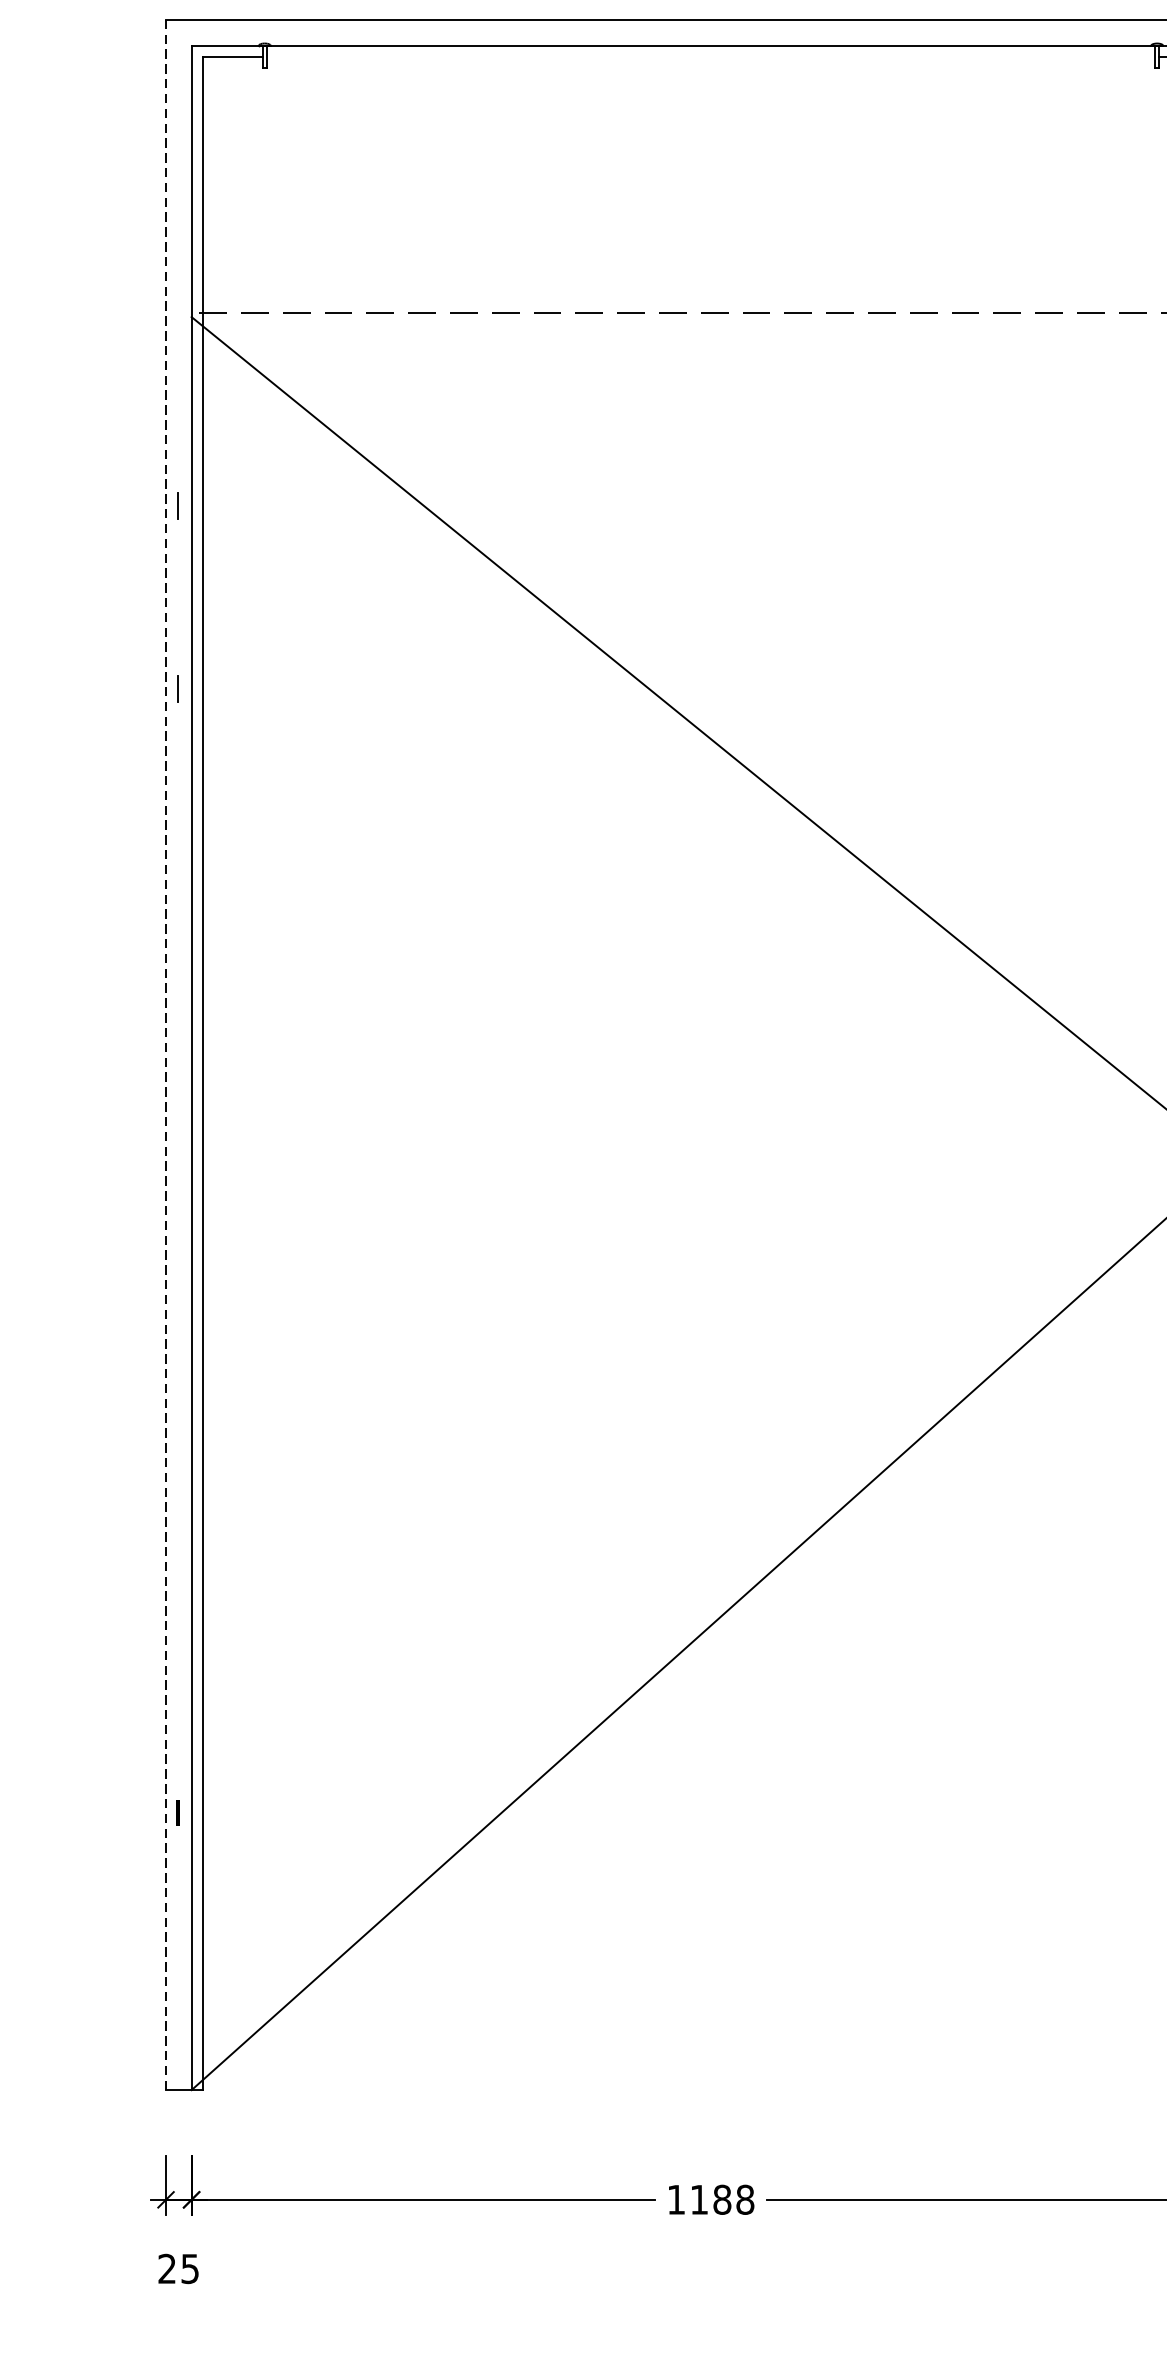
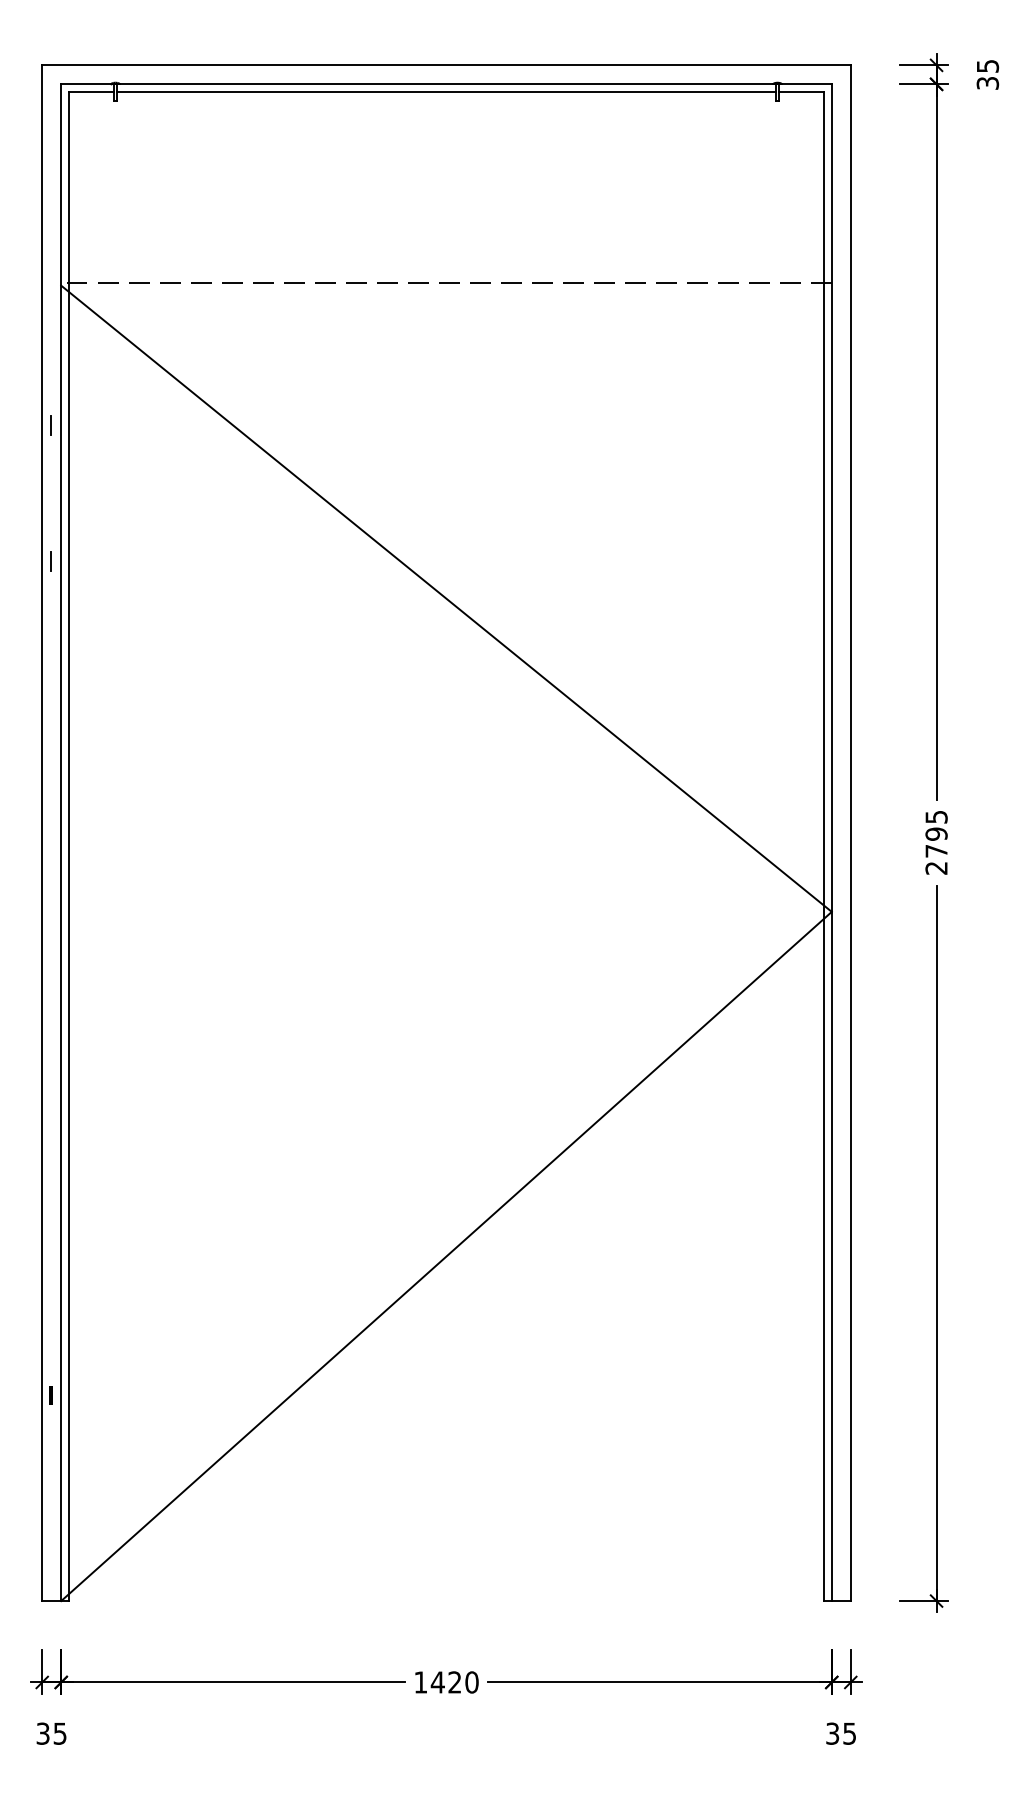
line: (710, 56) -> (446, 92), added
line: (166, 1055) -> (42, 833), dashed -> solid
text: (721, 2199) -> (454, 1682), 1188 -> 1420
text: (166, 2268) -> (42, 1733), 25 -> 35

